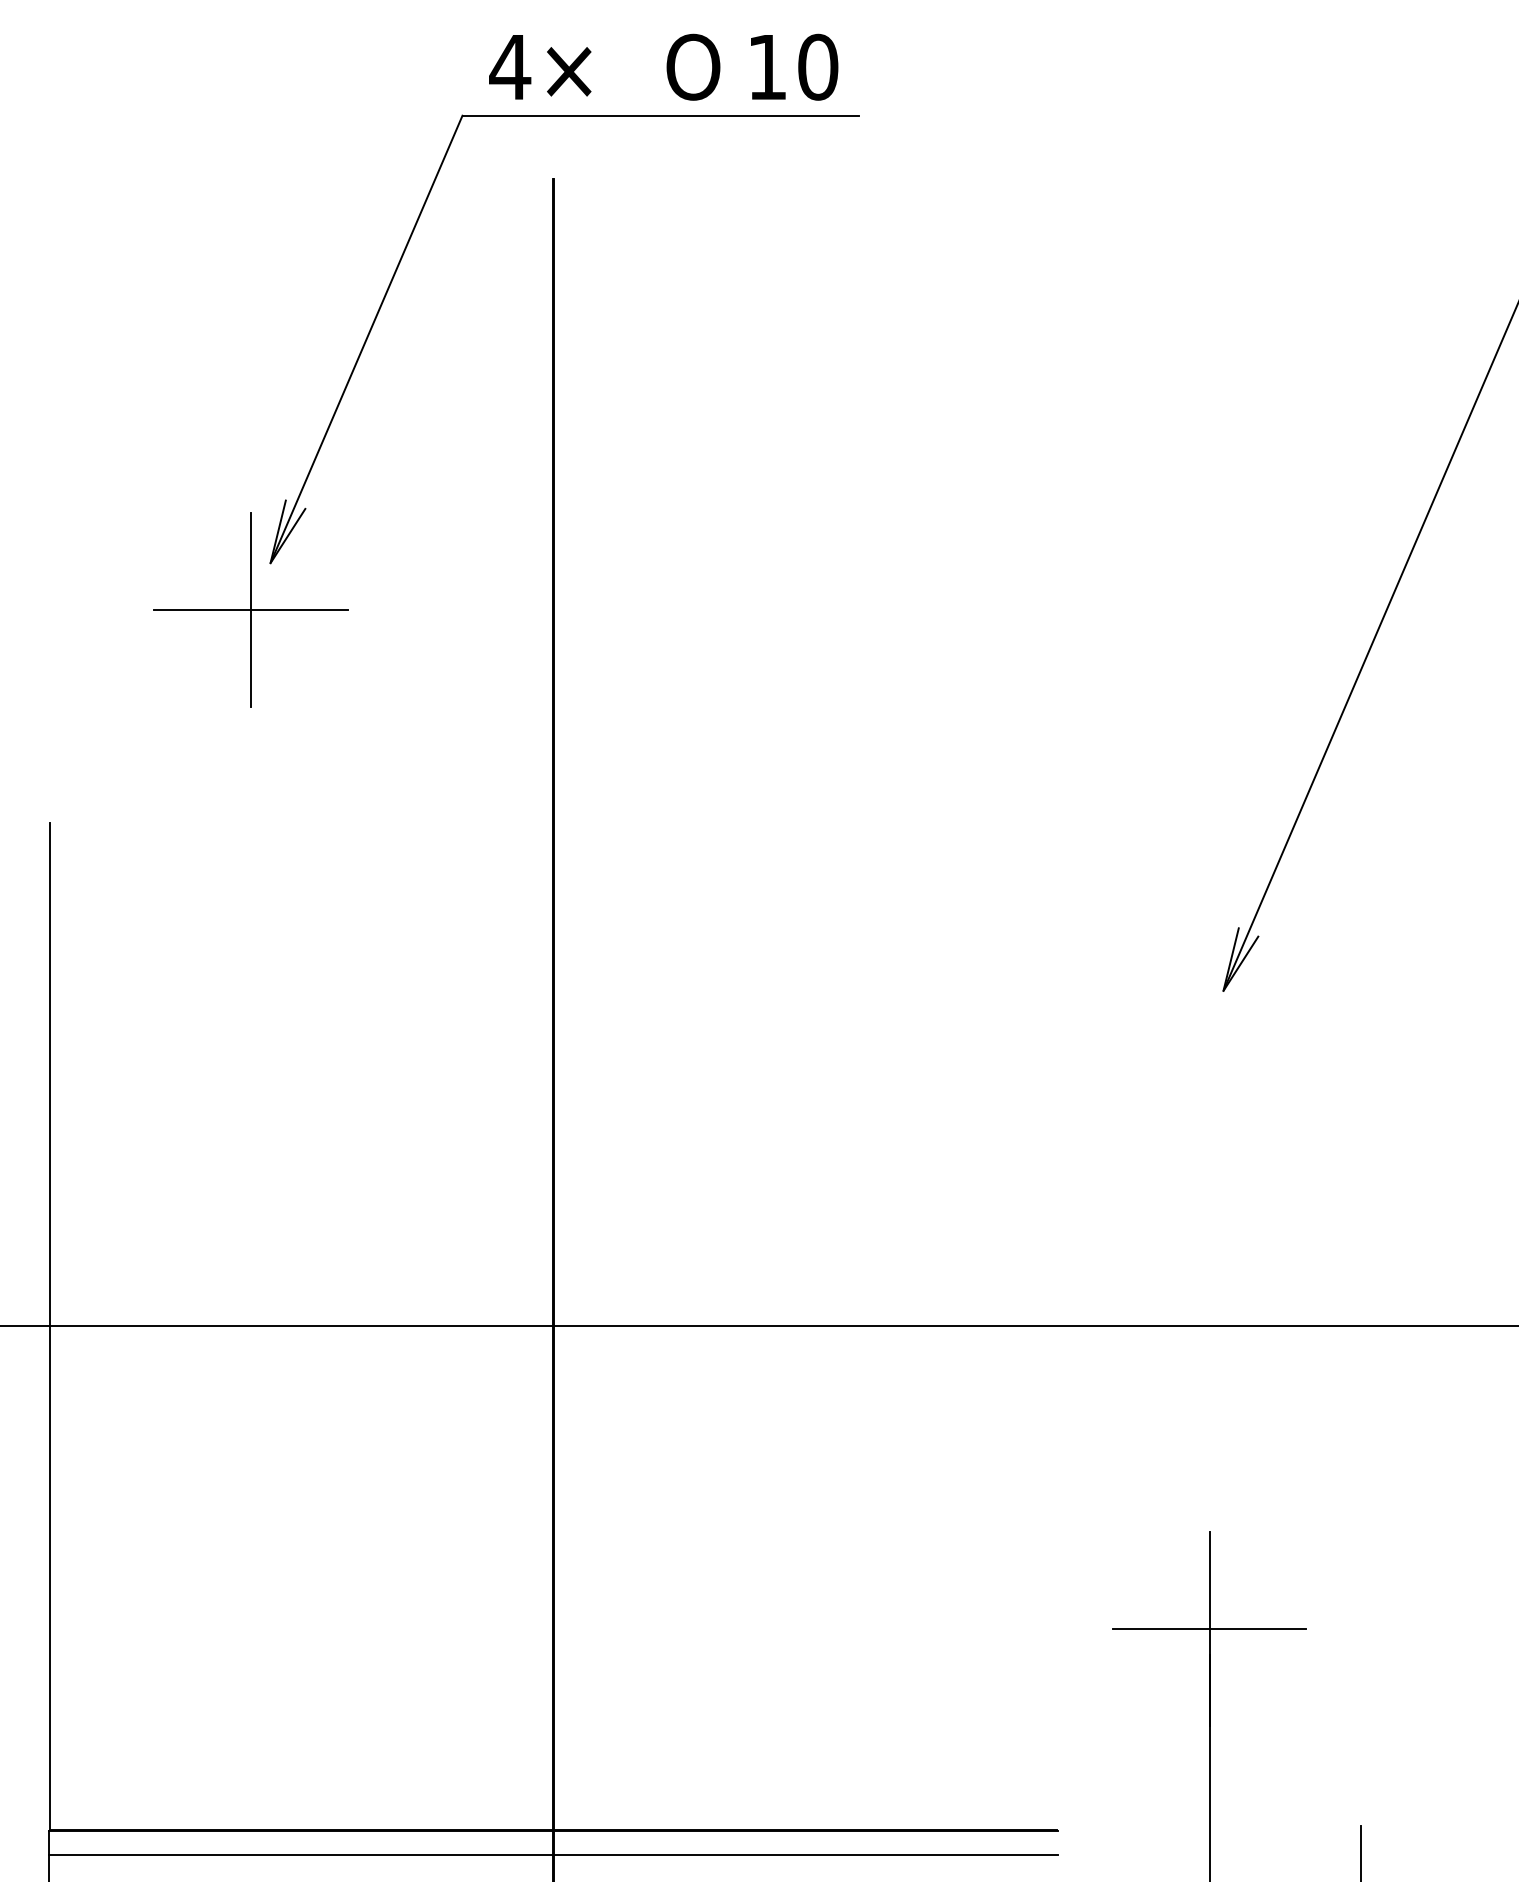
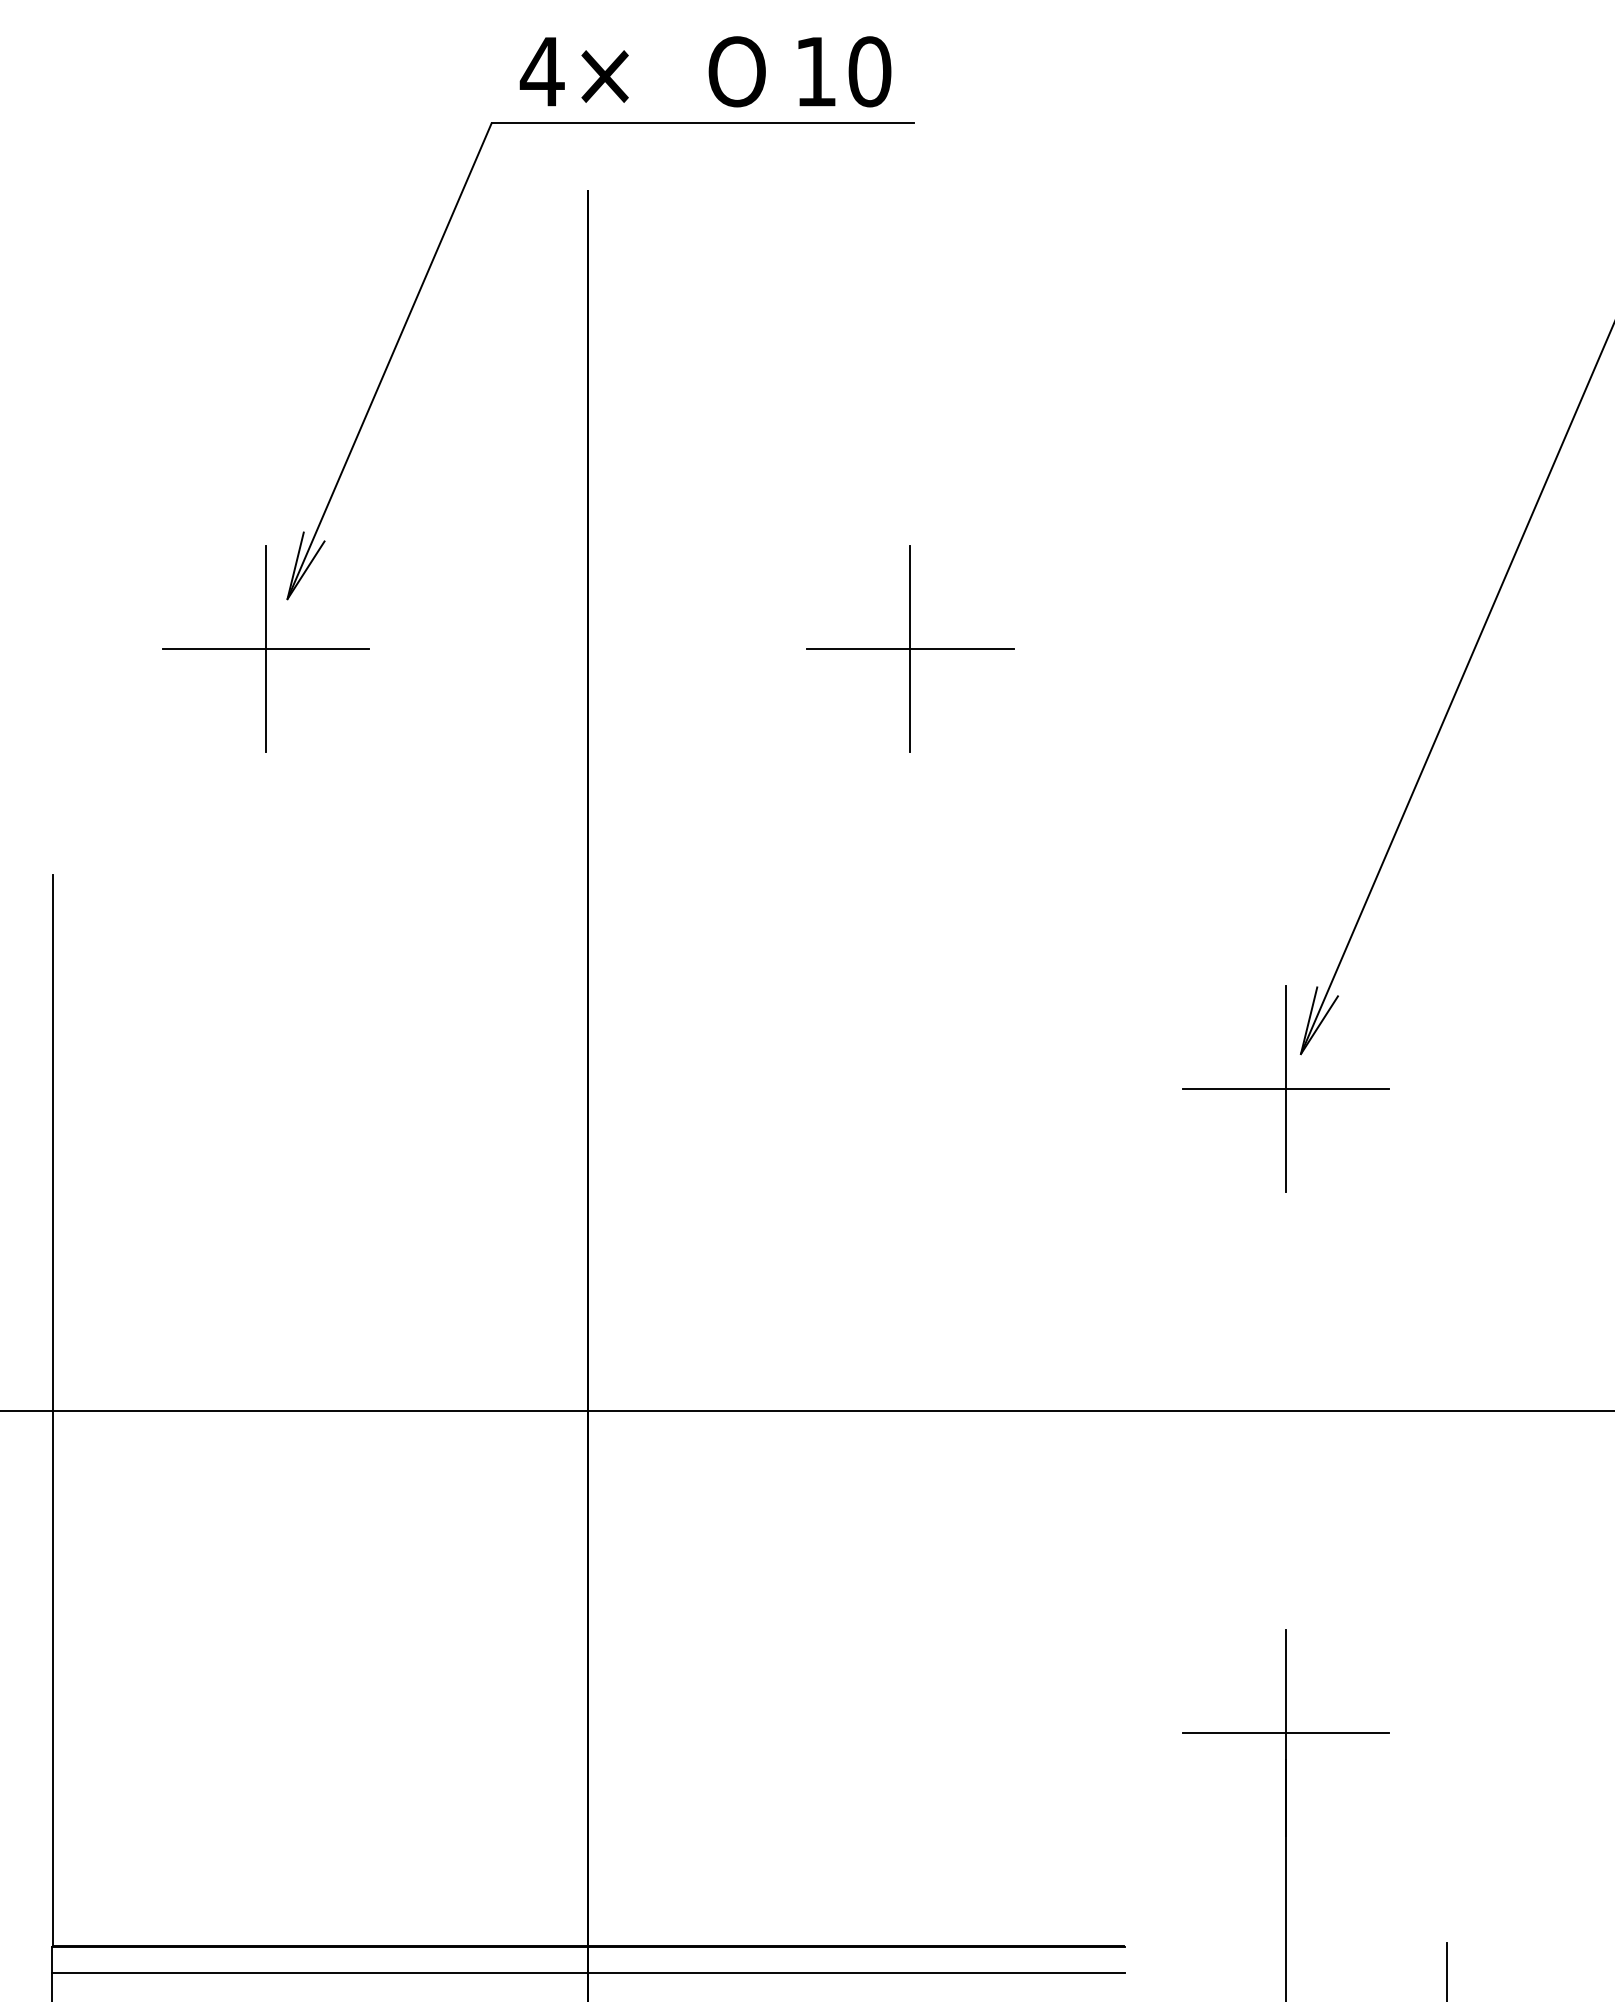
part: (855, 609) -> (909, 648), added
part: (1209, 1023) -> (1286, 1088), added

